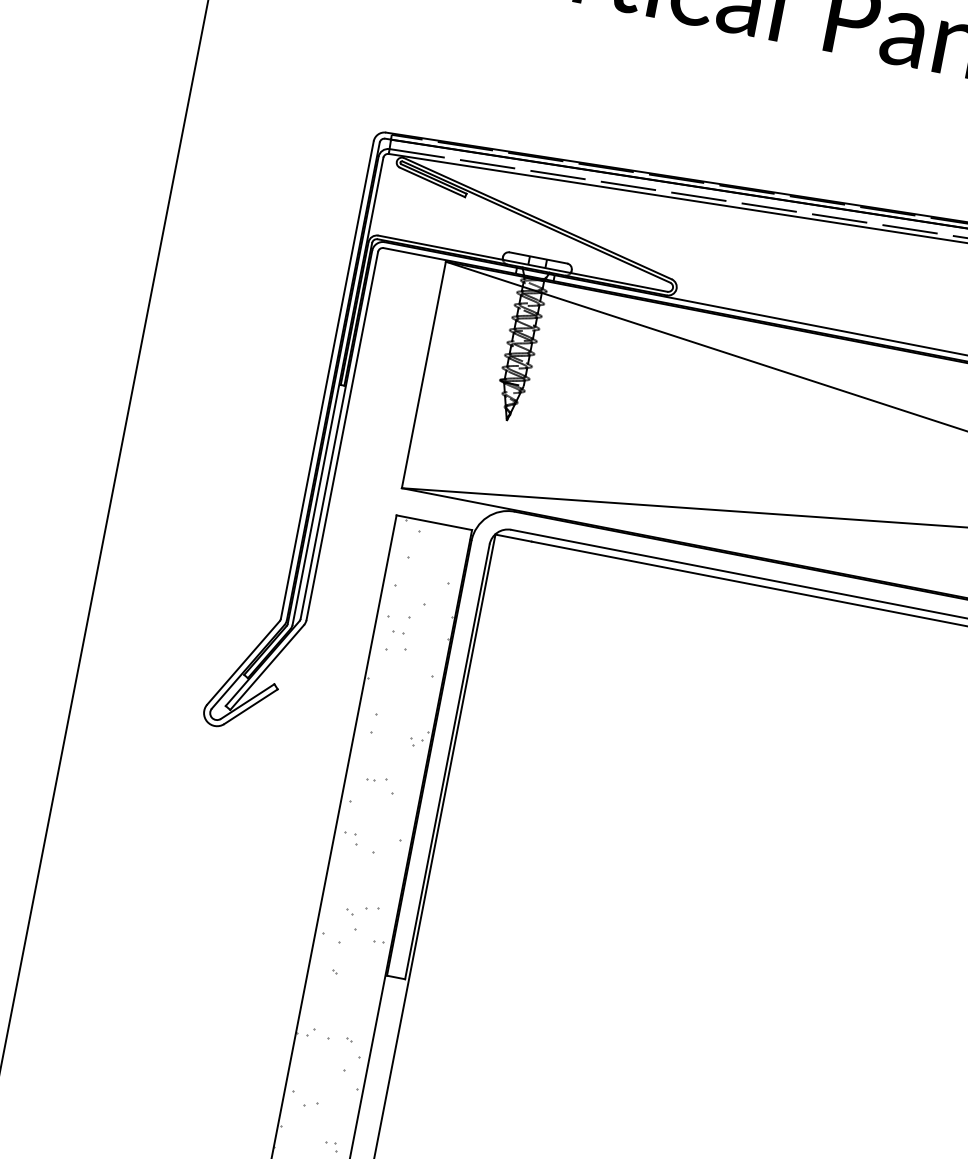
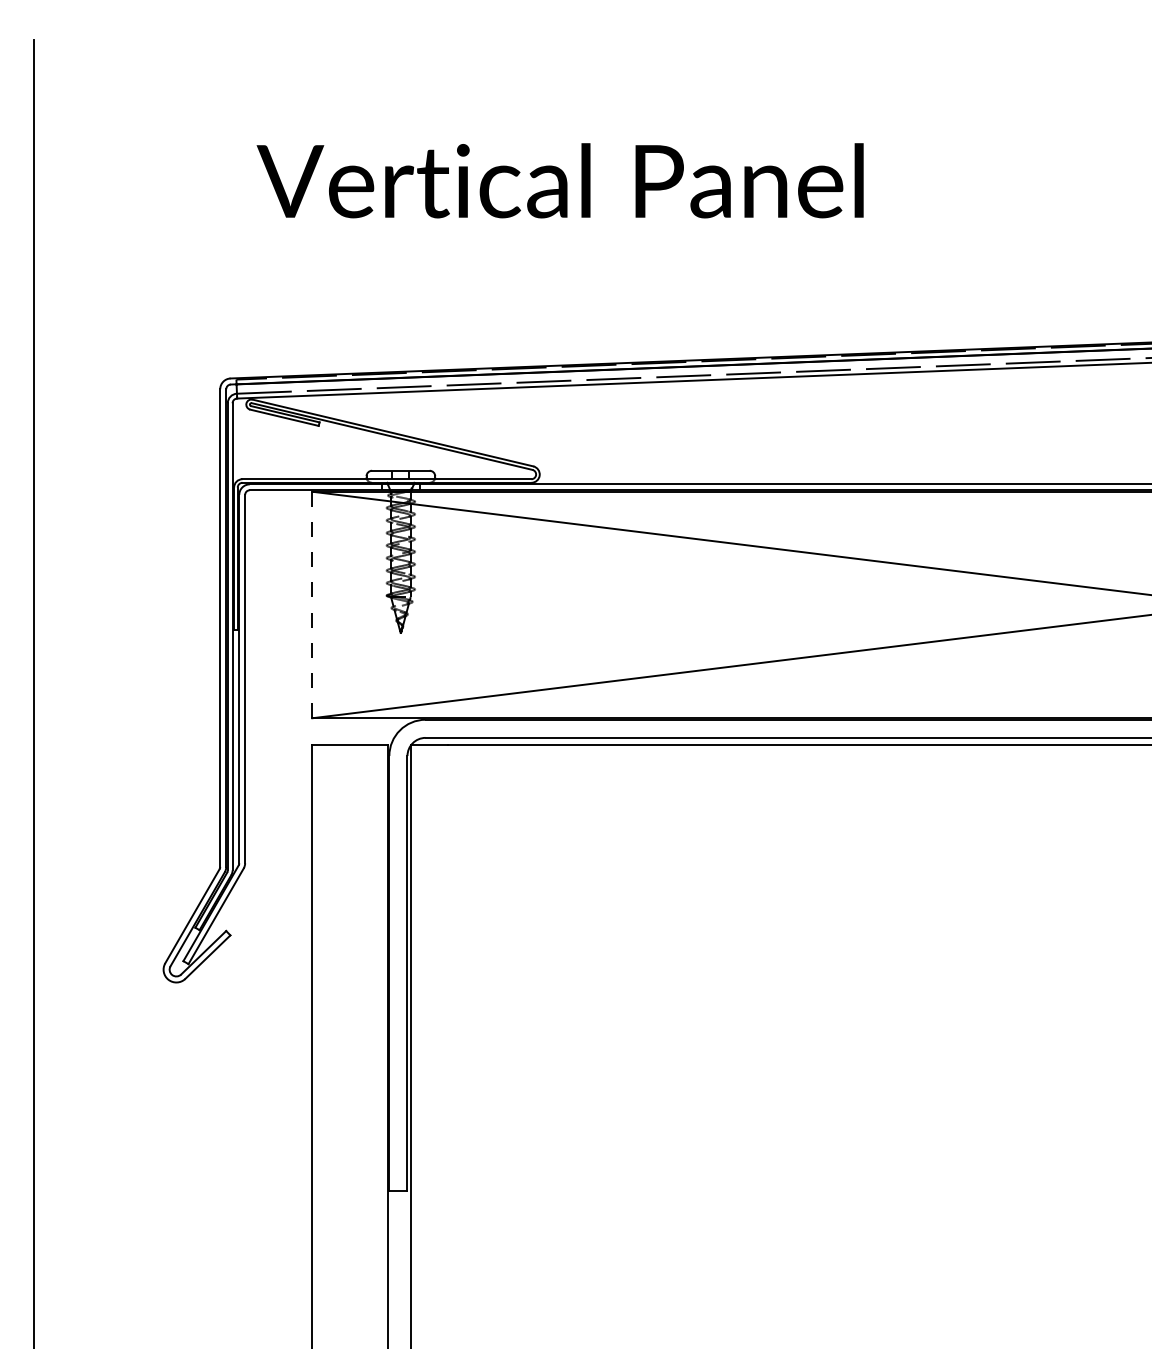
line: (424, 374) -> (312, 604), solid -> dashed
hatch: (377, 816) -> (350, 1039), removed

